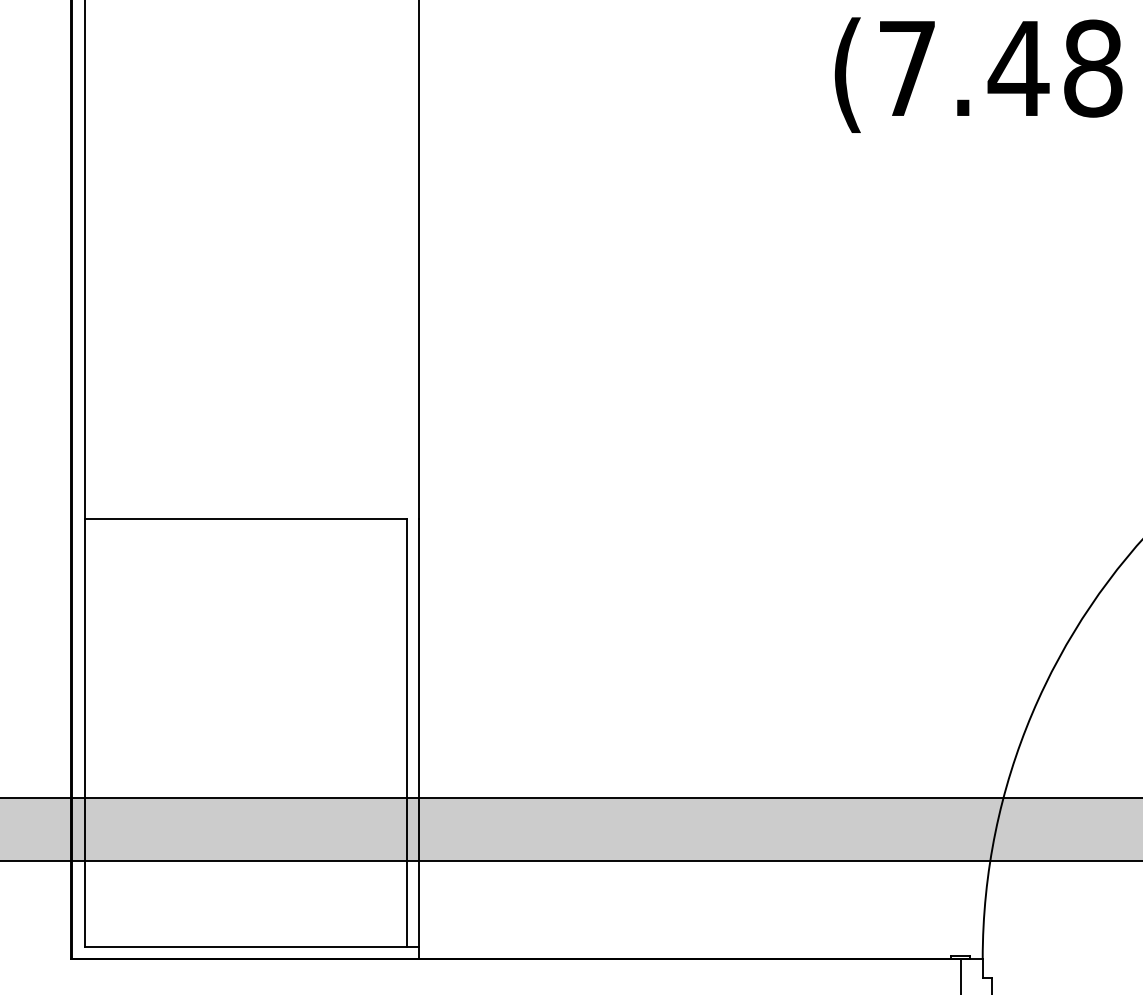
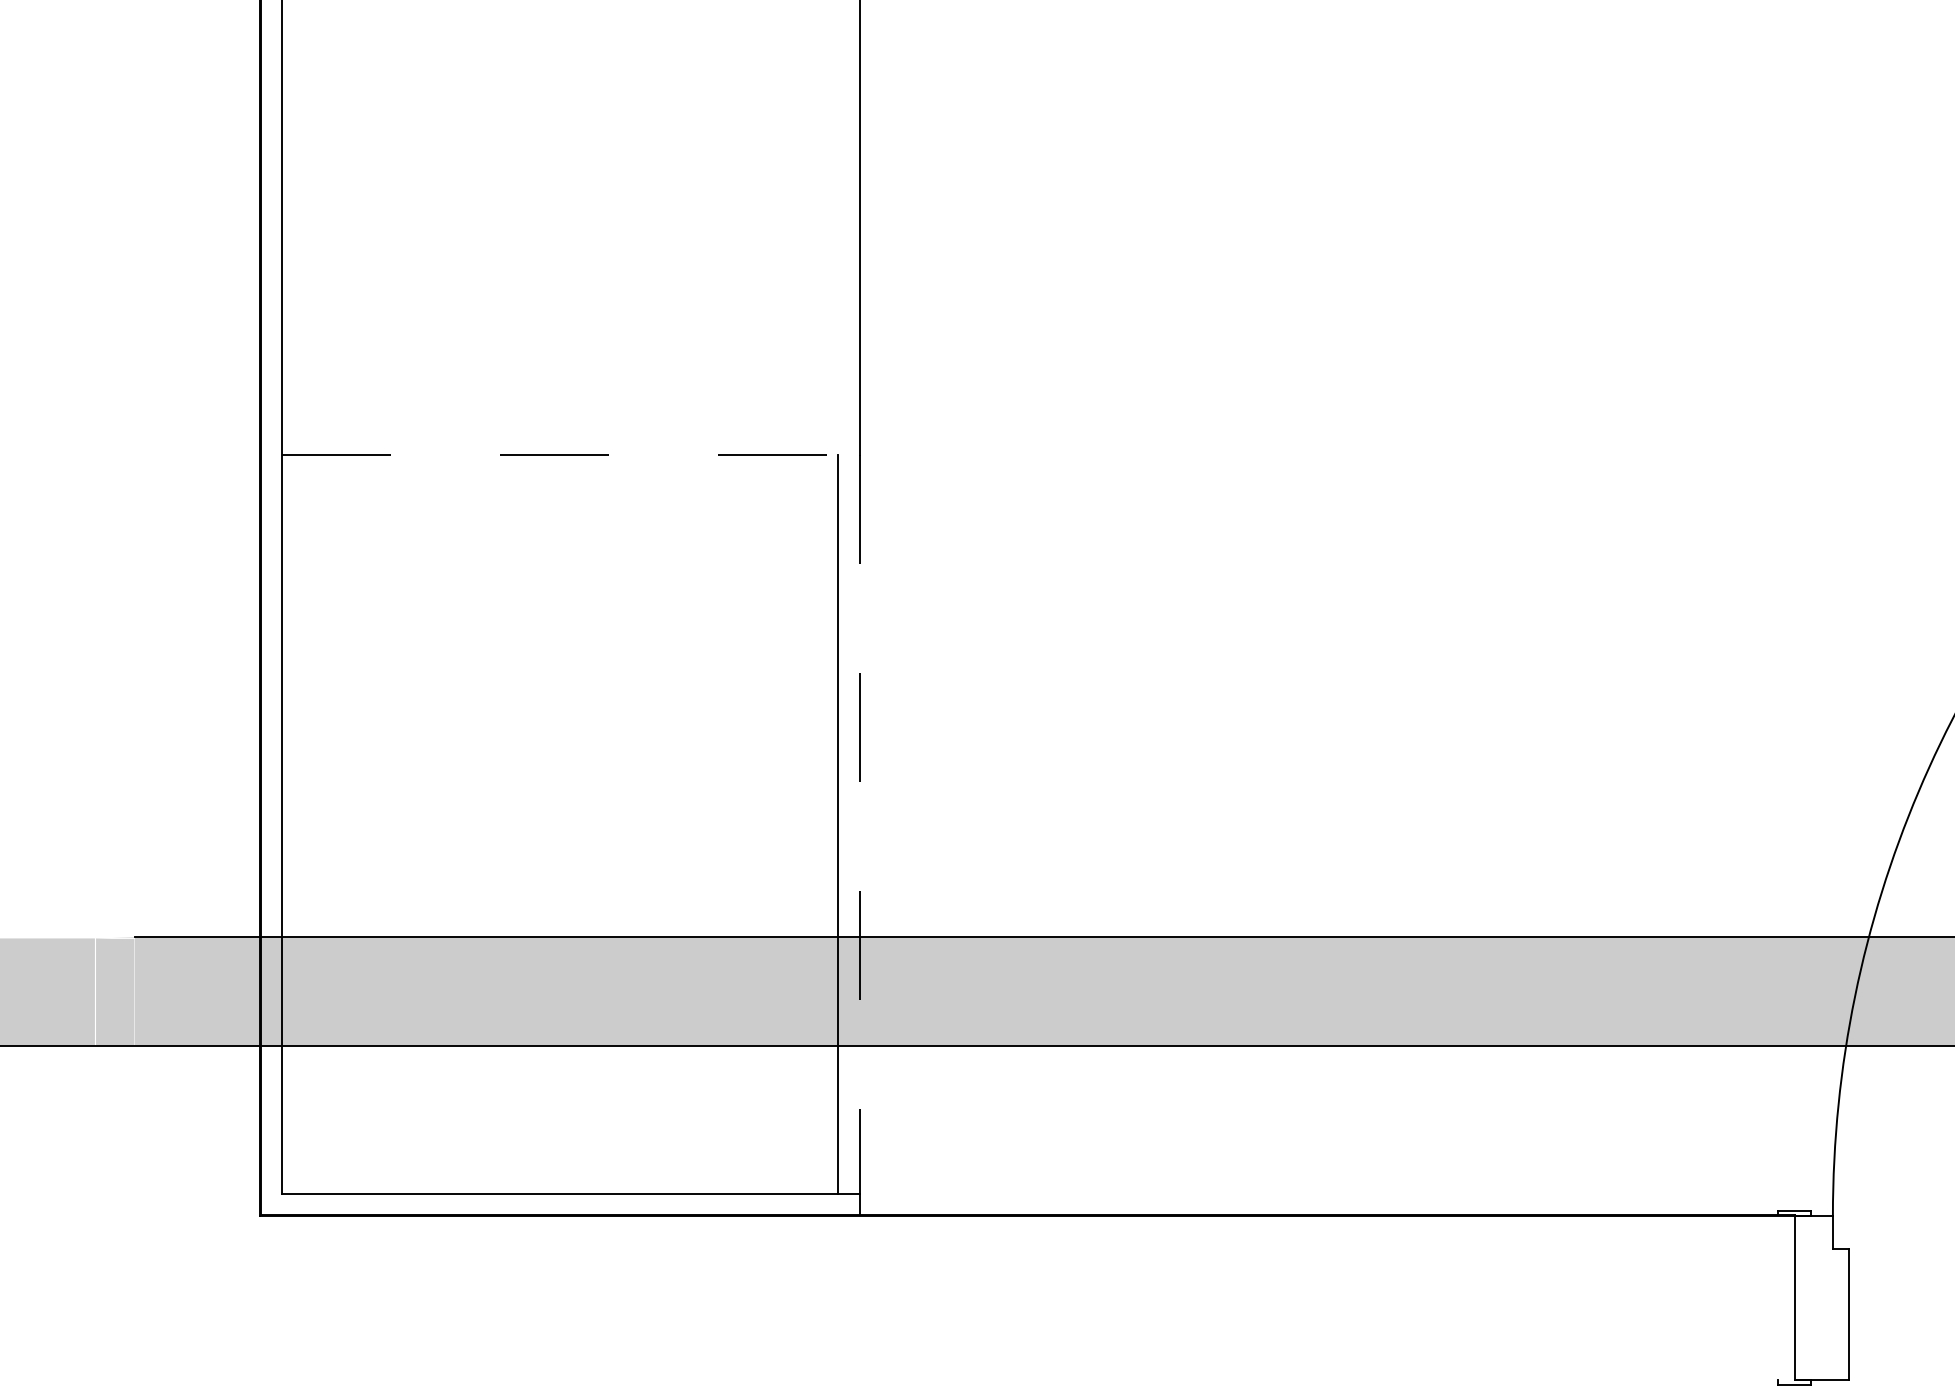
line: (245, 518) -> (560, 455), solid -> dashed
line: (419, 739) -> (860, 836), solid -> dashed

